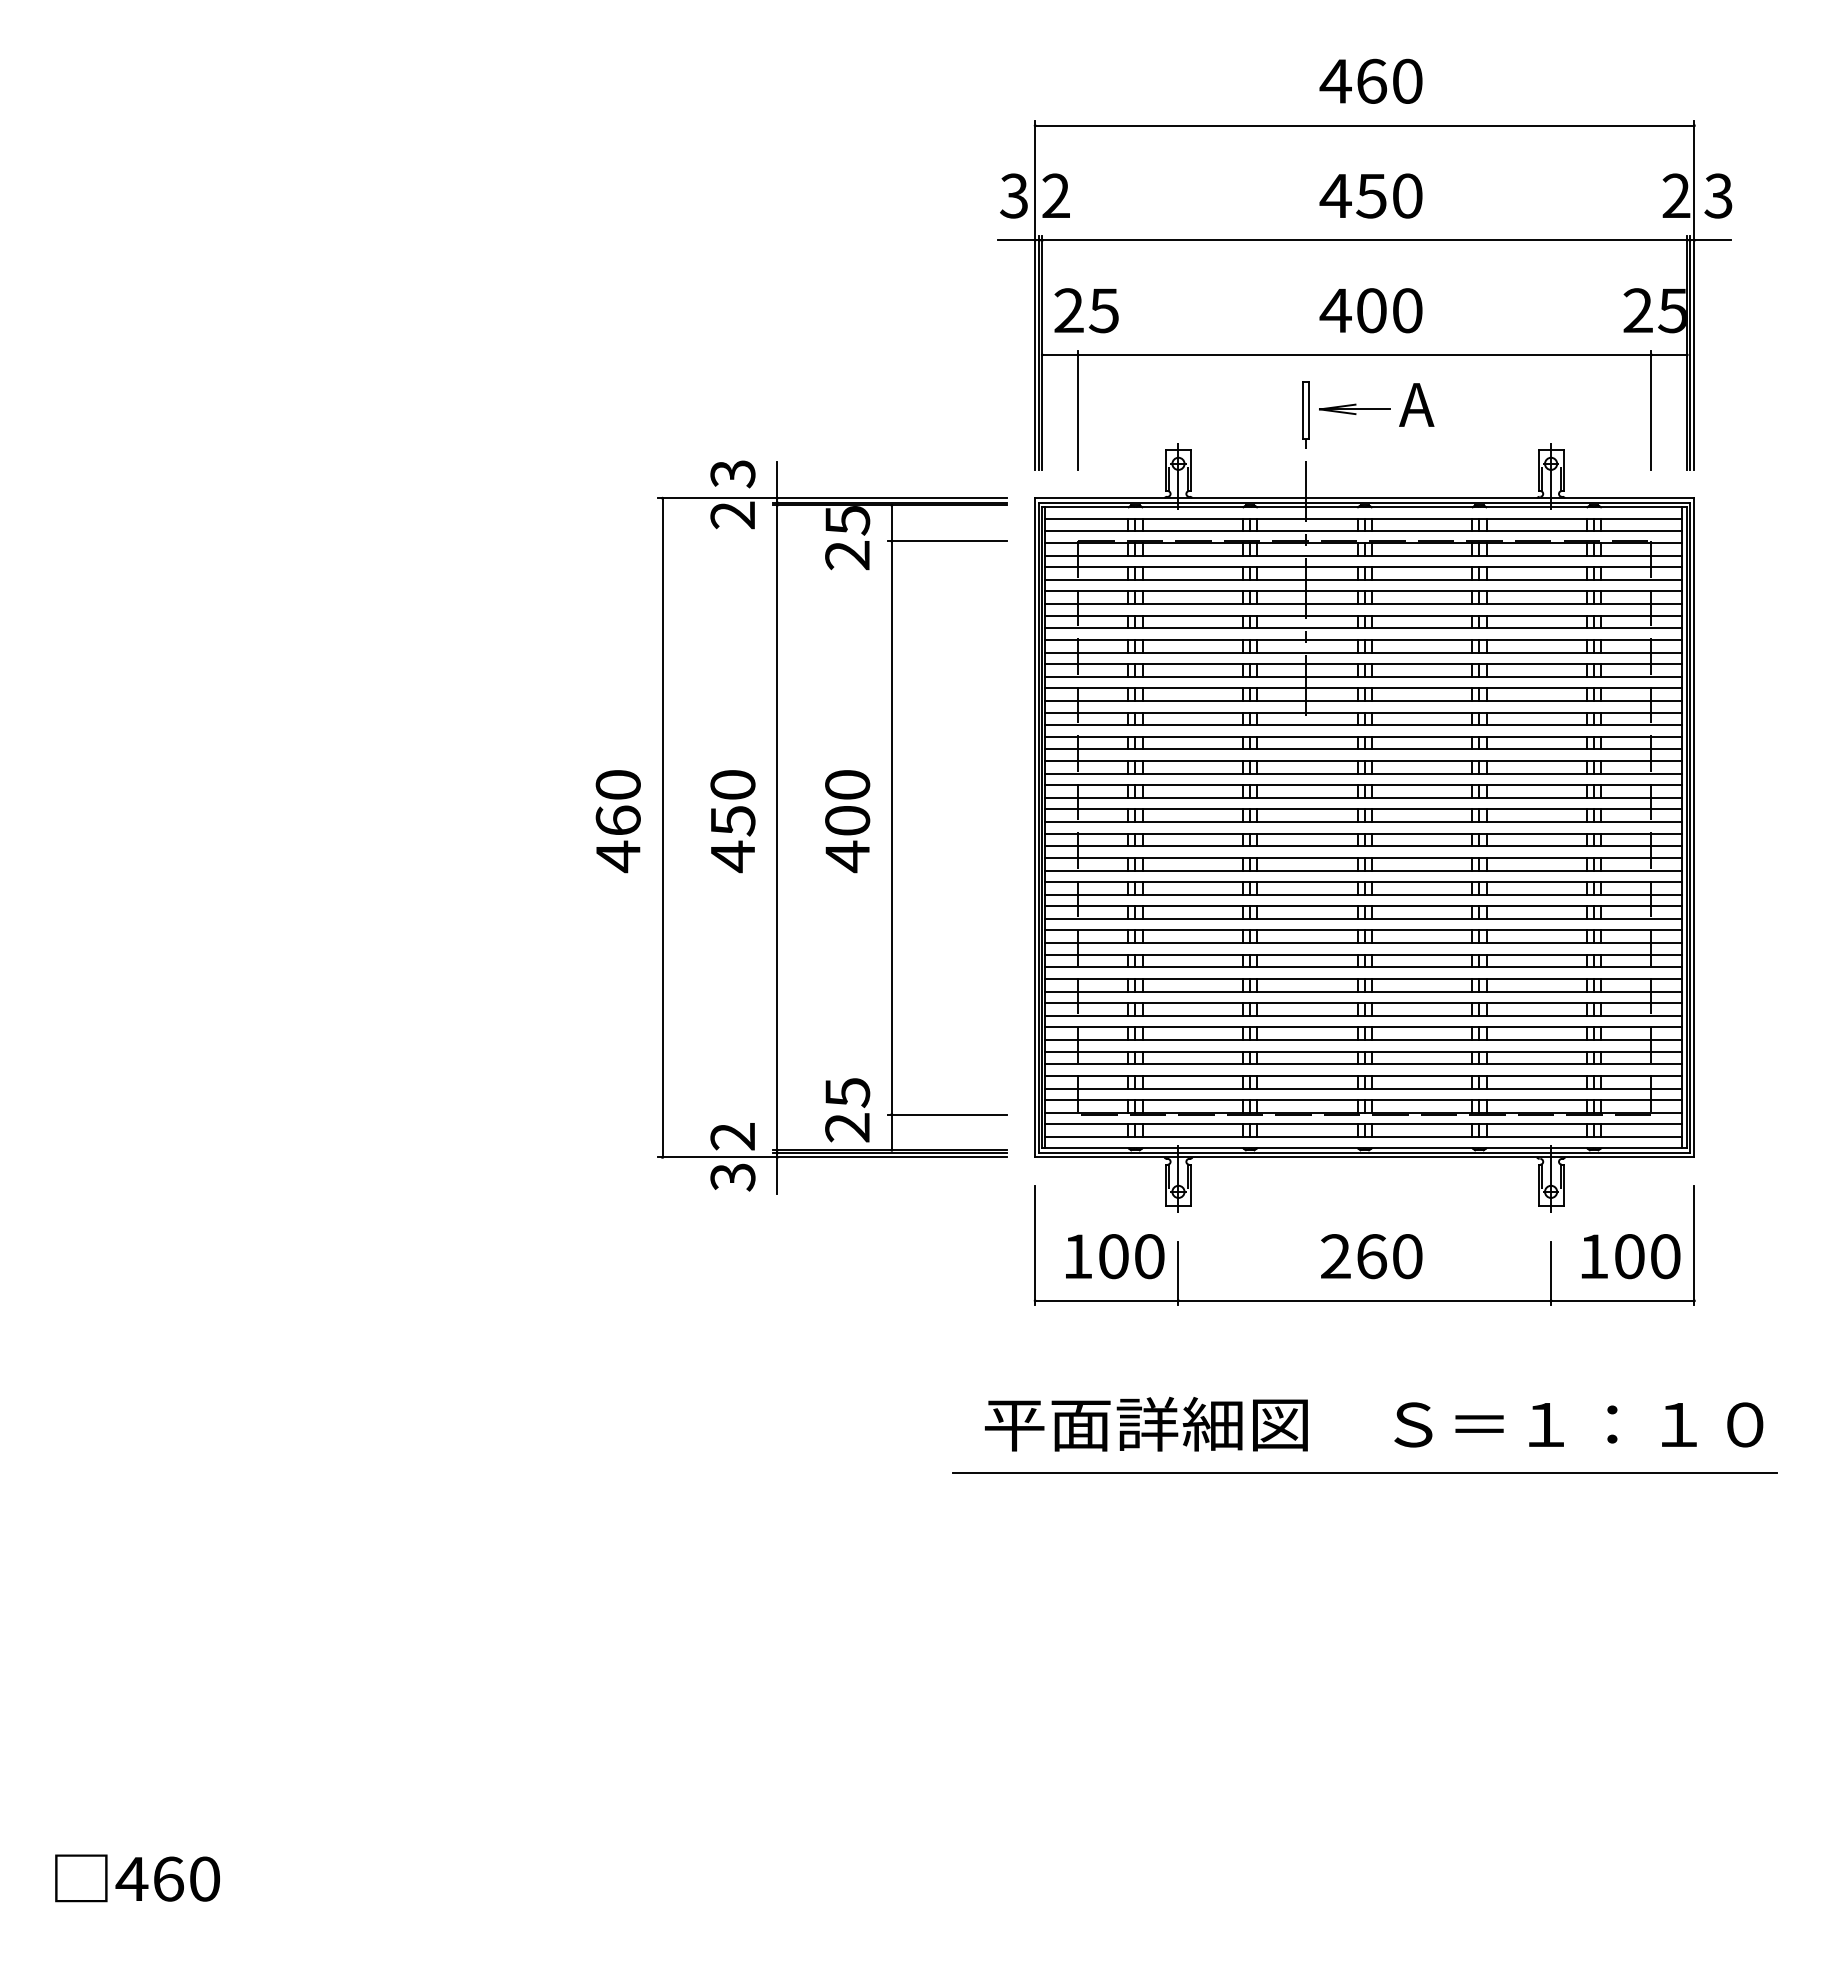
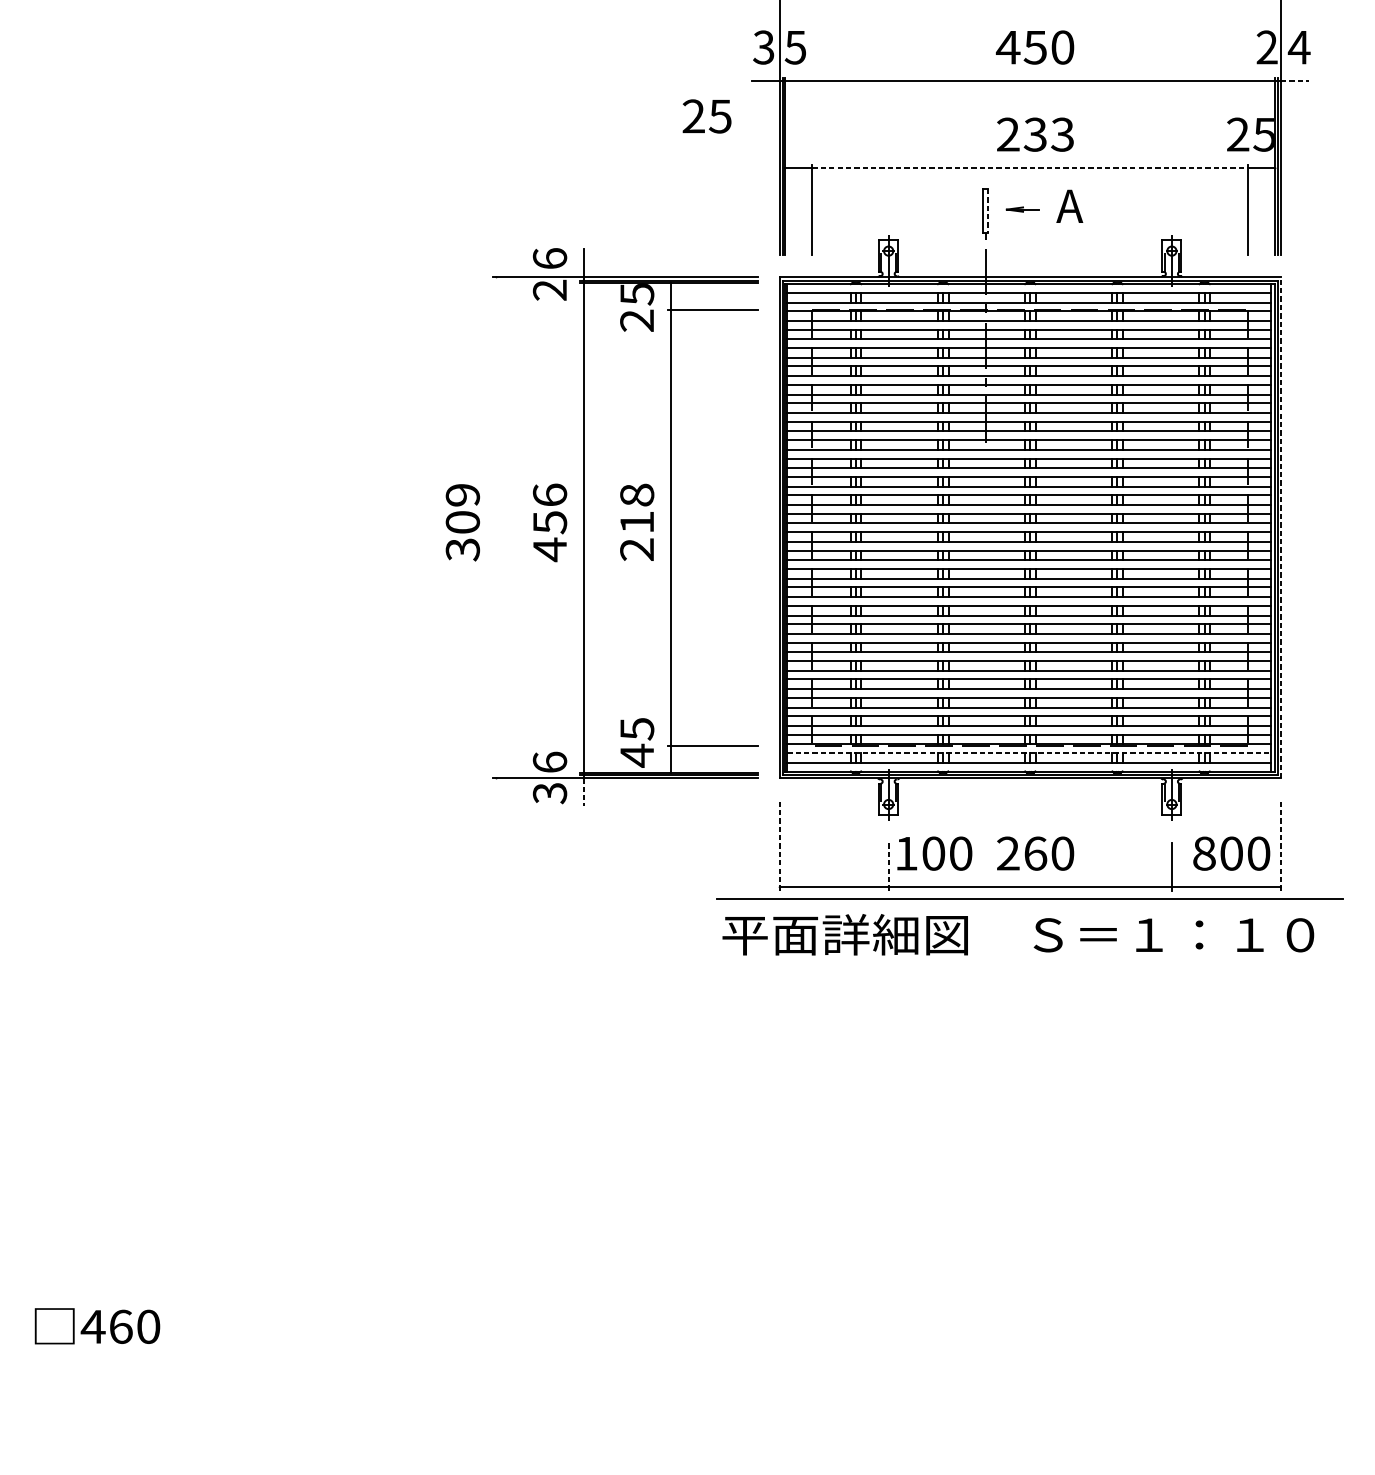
text: (1055, 195) -> (795, 47), 2 -> 5
text: (1718, 195) -> (1299, 47), 3 -> 4
line: (1713, 240) -> (1295, 81), solid -> dashed
text: (1086, 310) -> (707, 116), moved
text: (1370, 310) -> (1034, 134), 400 -> 233
line: (1364, 354) -> (1030, 168), solid -> dashed
part: (1354, 408) -> (1022, 209), size x0.6
line: (1308, 410) -> (987, 210), solid -> dashed
text: (732, 473) -> (549, 258), 3 -> 6
text: (732, 784) -> (549, 494), 450 -> 456
text: (617, 821) -> (462, 522), 460 -> 309
text: (847, 821) -> (637, 522), 400 -> 218
line: (662, 827) -> (496, 527), removed
line: (1694, 827) -> (1280, 527), solid -> dashed
line: (1363, 1124) -> (1029, 753), solid -> dashed
text: (847, 1127) -> (637, 755), 25 -> 45
text: (732, 1136) -> (549, 762), 2 -> 6
line: (777, 1176) -> (583, 792), solid -> dashed
line: (1035, 1245) -> (779, 845), solid -> dashed
line: (1694, 1245) -> (1280, 845), solid -> dashed
text: (1115, 1256) -> (935, 853), moved
text: (1593, 1256) -> (1204, 853), 100 -> 800
line: (1178, 1273) -> (888, 866), solid -> dashed
text: (1374, 1423) -> (1018, 934), moved
line: (1364, 1472) -> (1030, 899), moved

